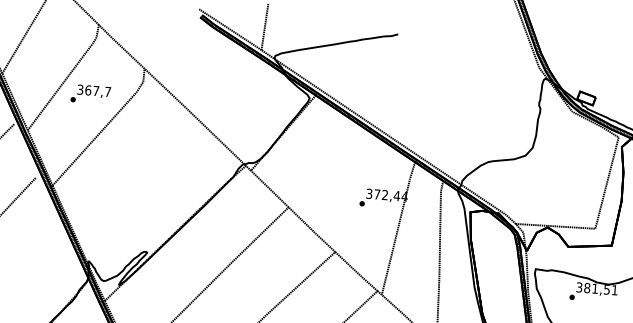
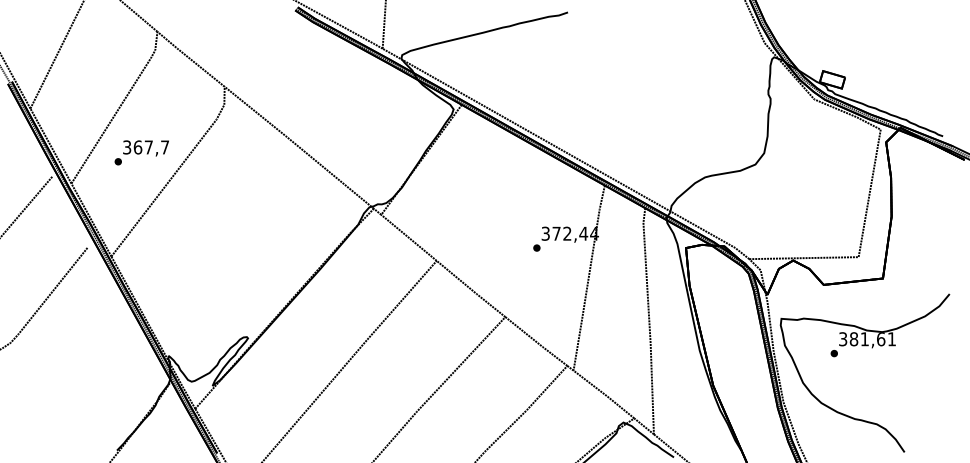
text: (90, 94) -> (141, 152), moved
text: (607, 289) -> (881, 339), 381,51 -> 381,61

